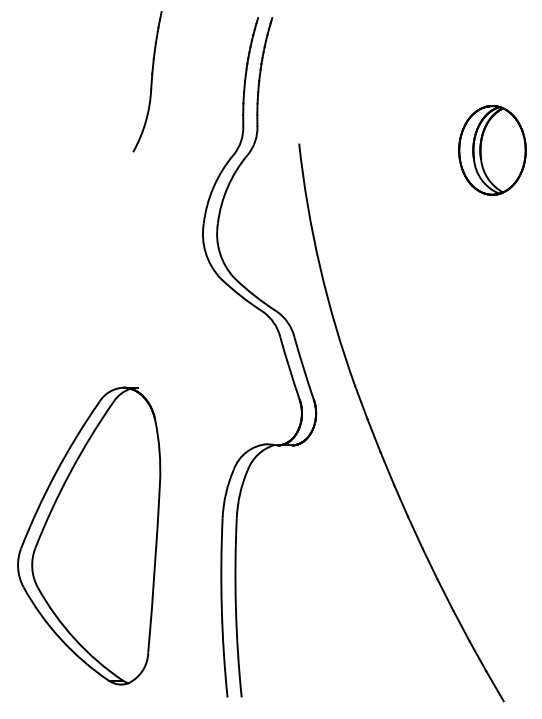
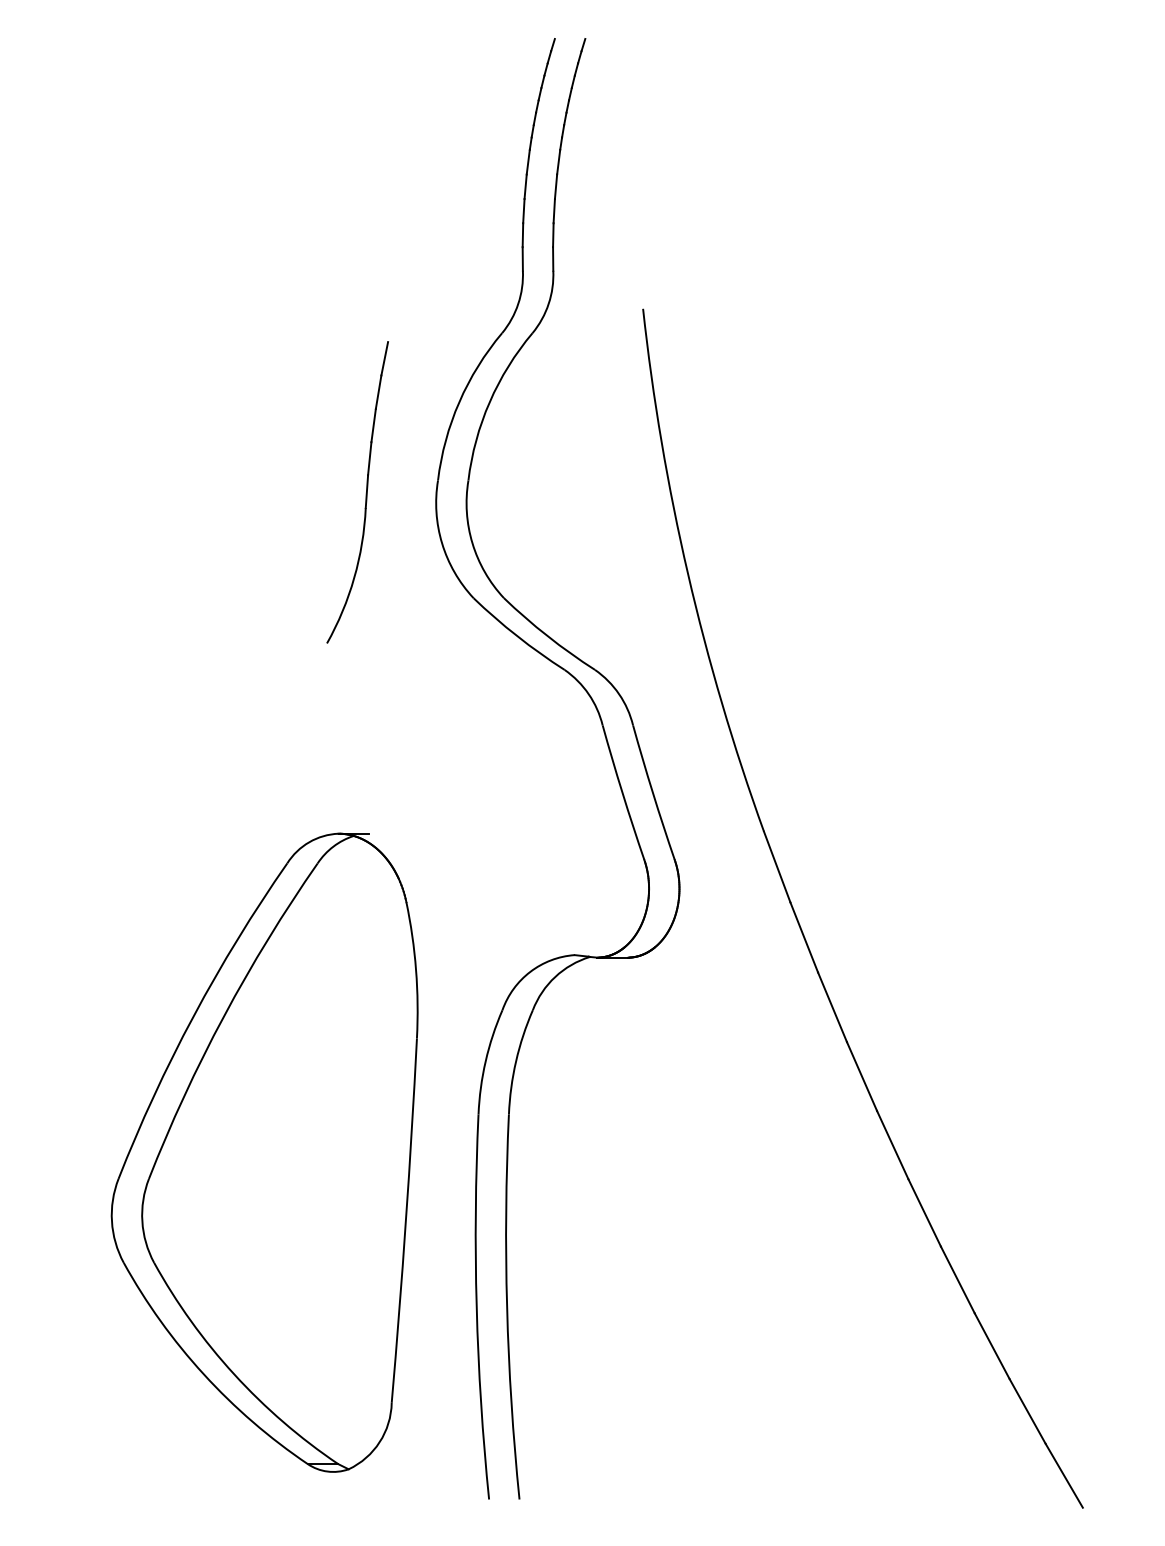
part: (147, 81) -> (357, 491), moved
part: (492, 150) -> (1058, 323), removed
part: (89, 535) -> (265, 1151), moved

